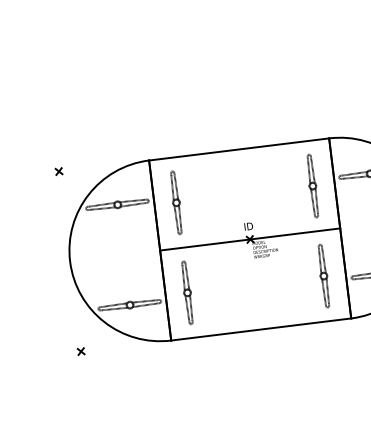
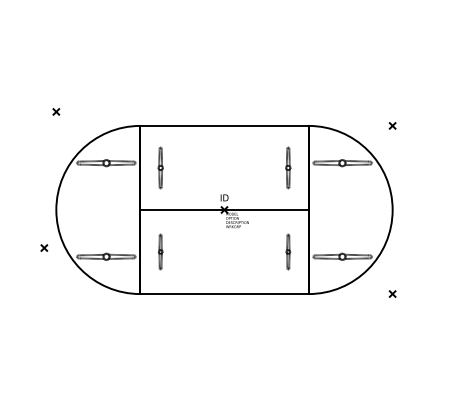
part: (59, 171) -> (56, 111), moved
part: (313, 185) -> (288, 167), size x0.7
part: (176, 202) -> (160, 167), size x0.7
part: (324, 275) -> (288, 251), size x0.6
part: (187, 292) -> (160, 251), size x0.6
part: (81, 350) -> (44, 247), moved

